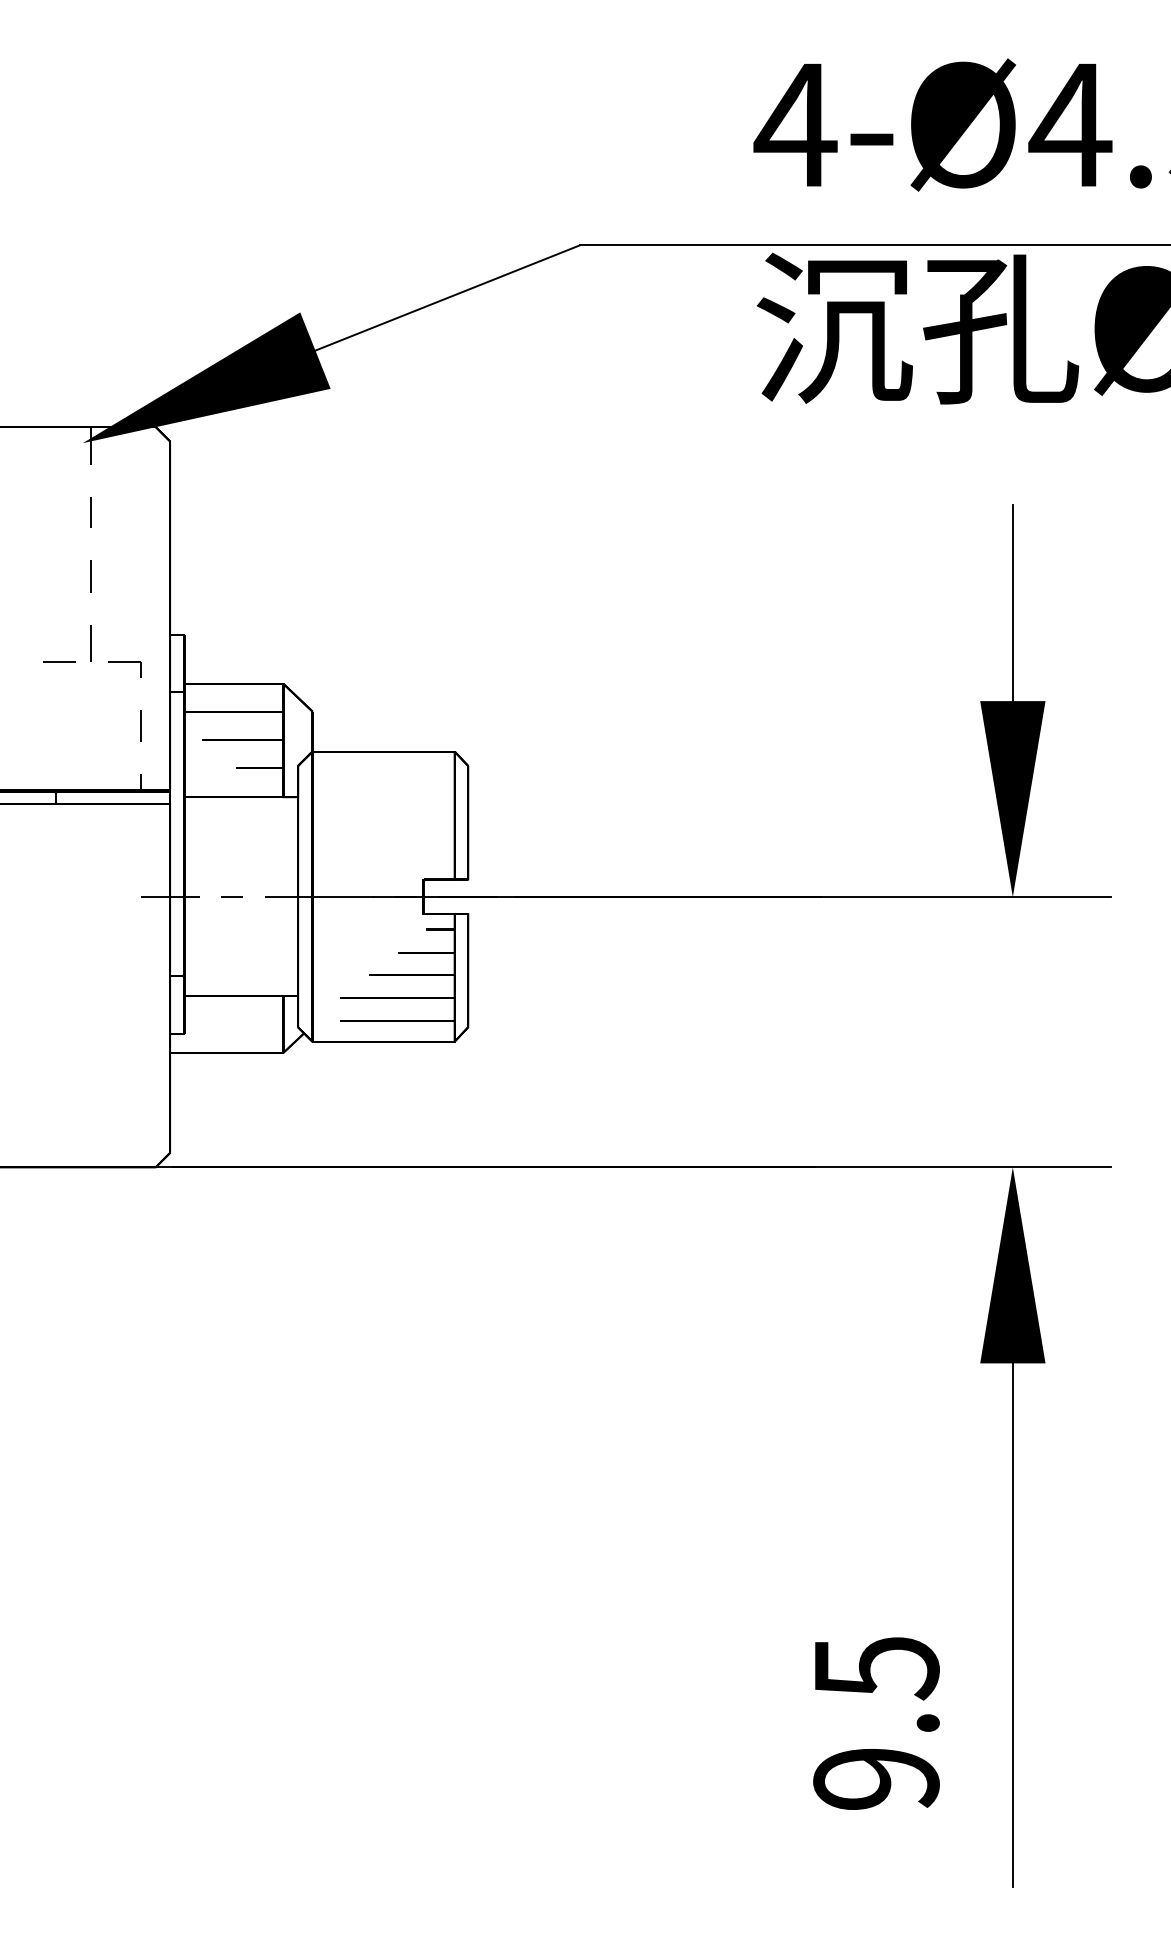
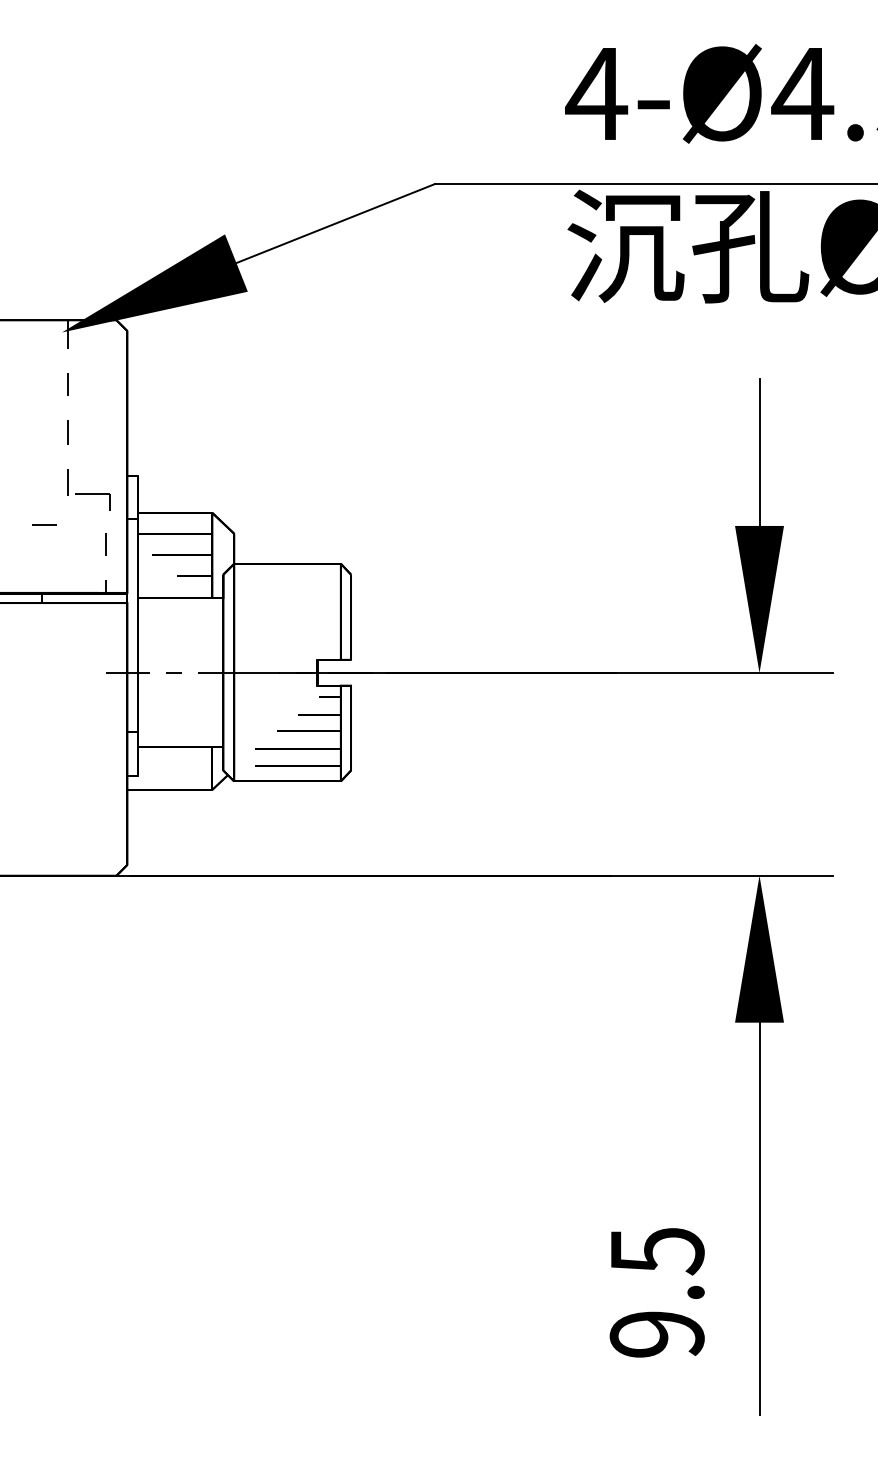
line: (59, 660) -> (44, 524), moved
part: (124, 668) -> (93, 501), size x1.4

